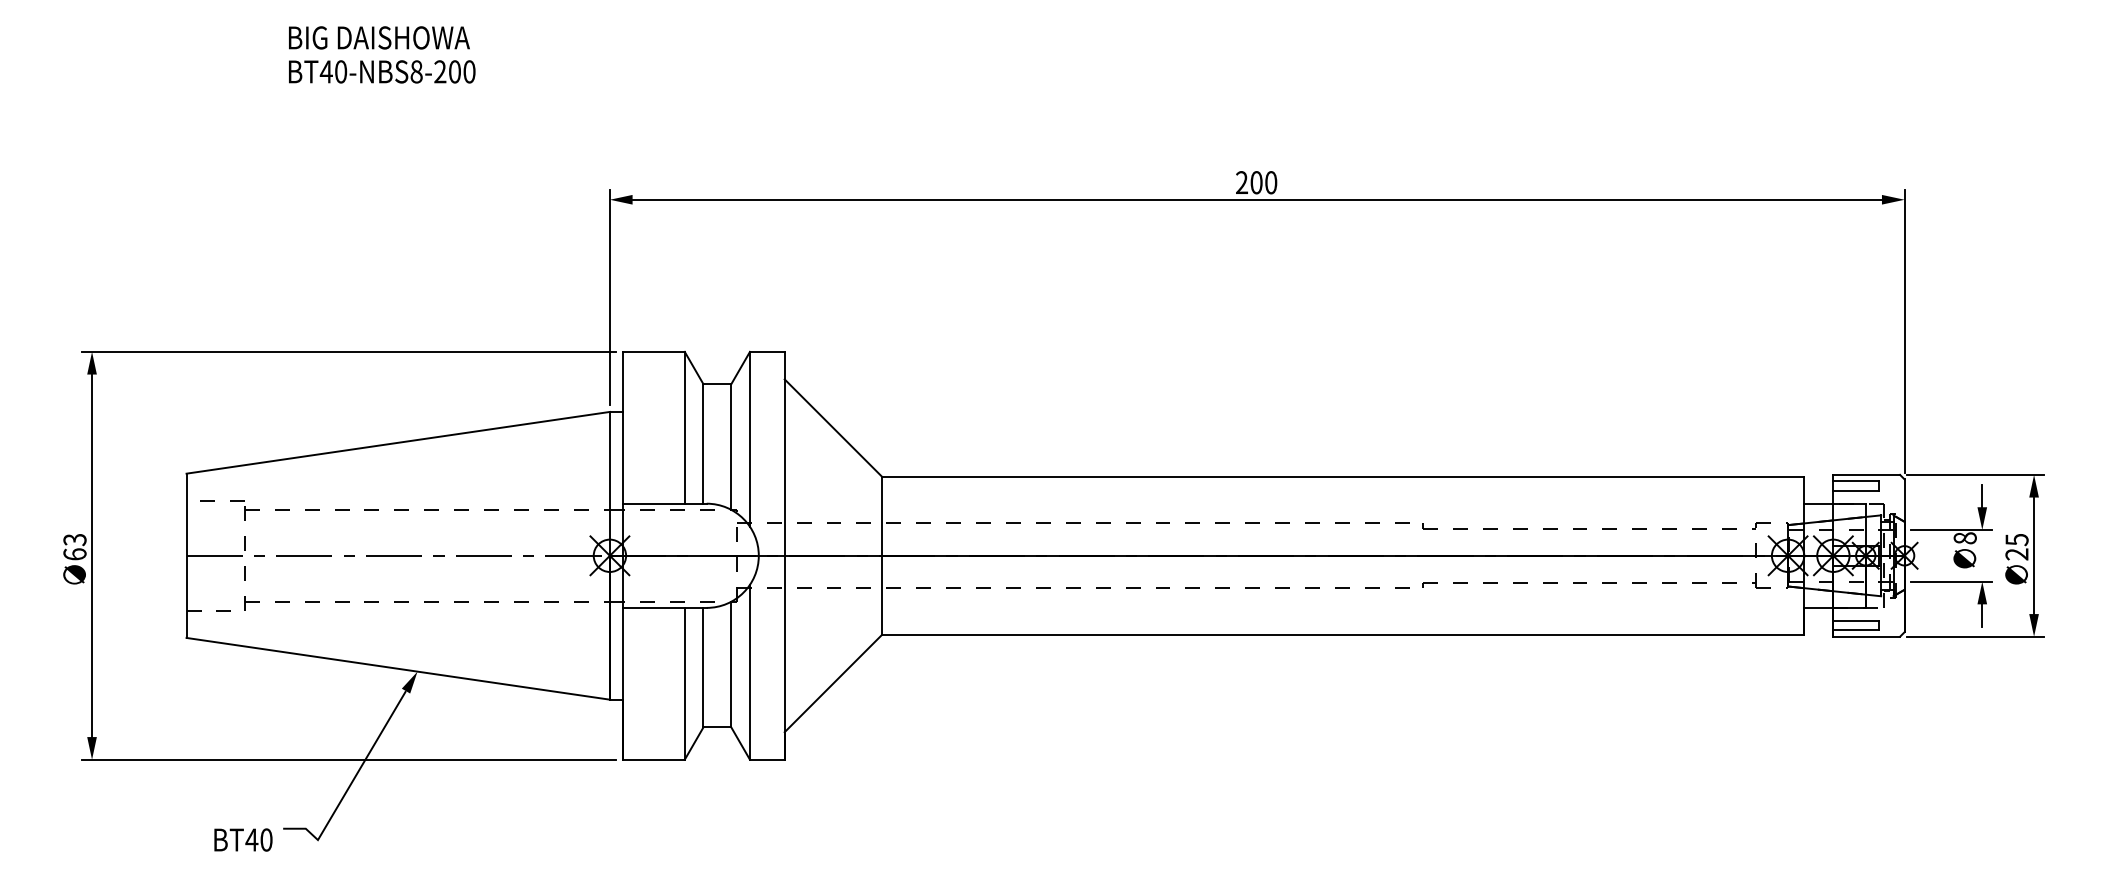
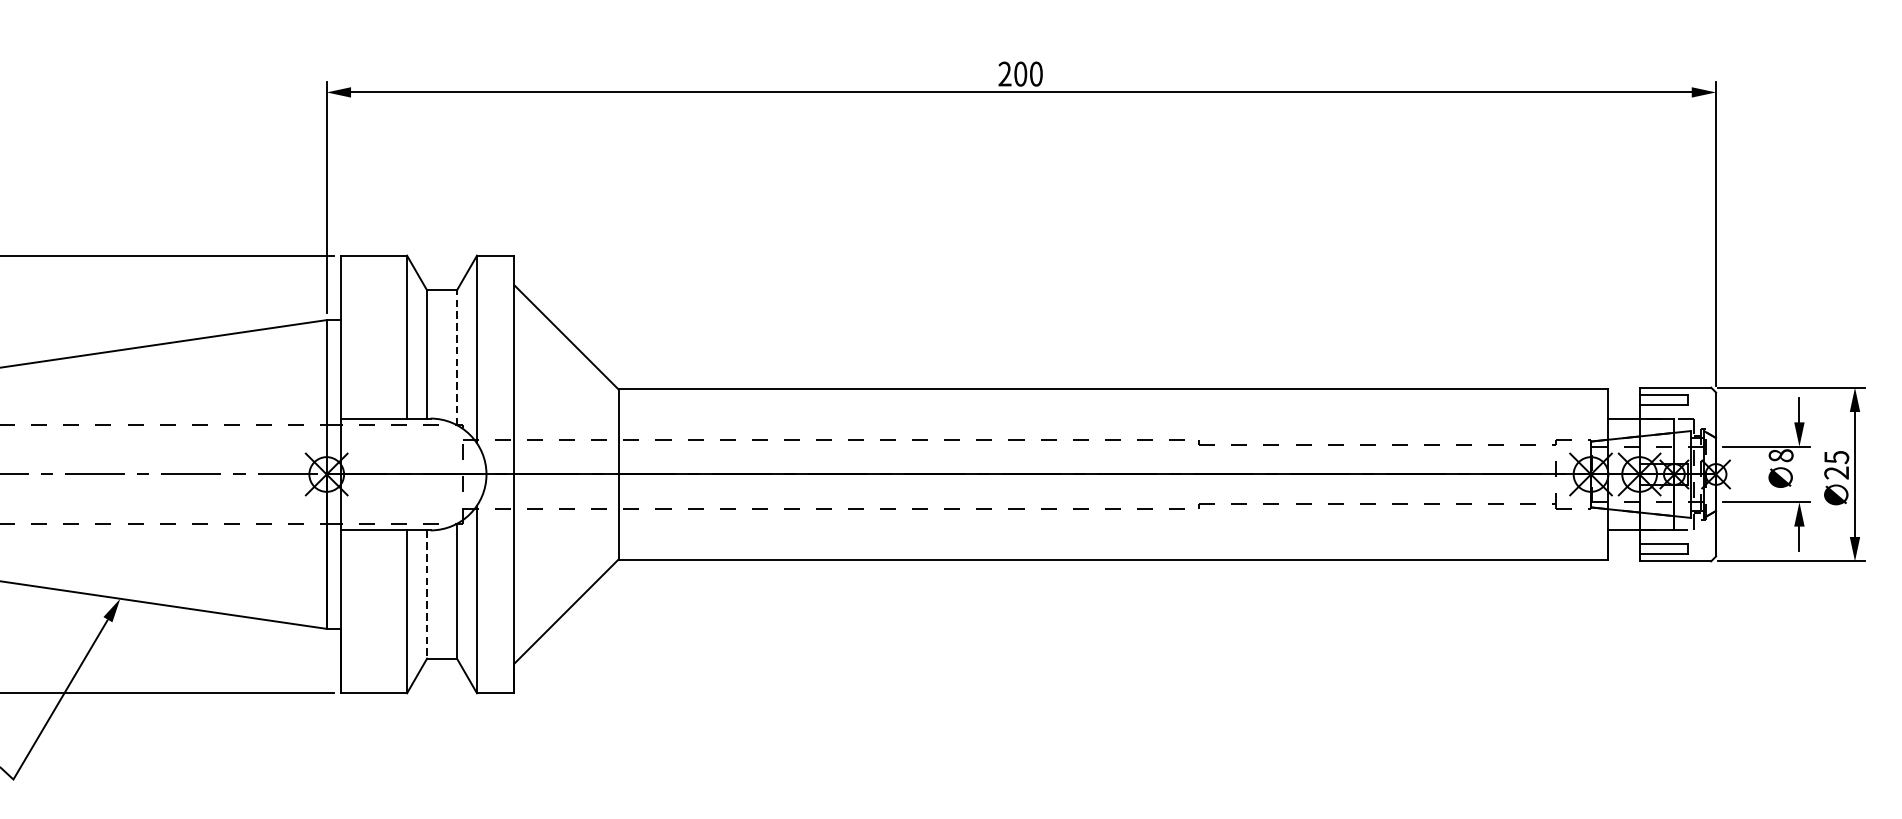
line: (731, 447) -> (457, 358), solid -> dashed
line: (703, 667) -> (427, 594), solid -> dashed

